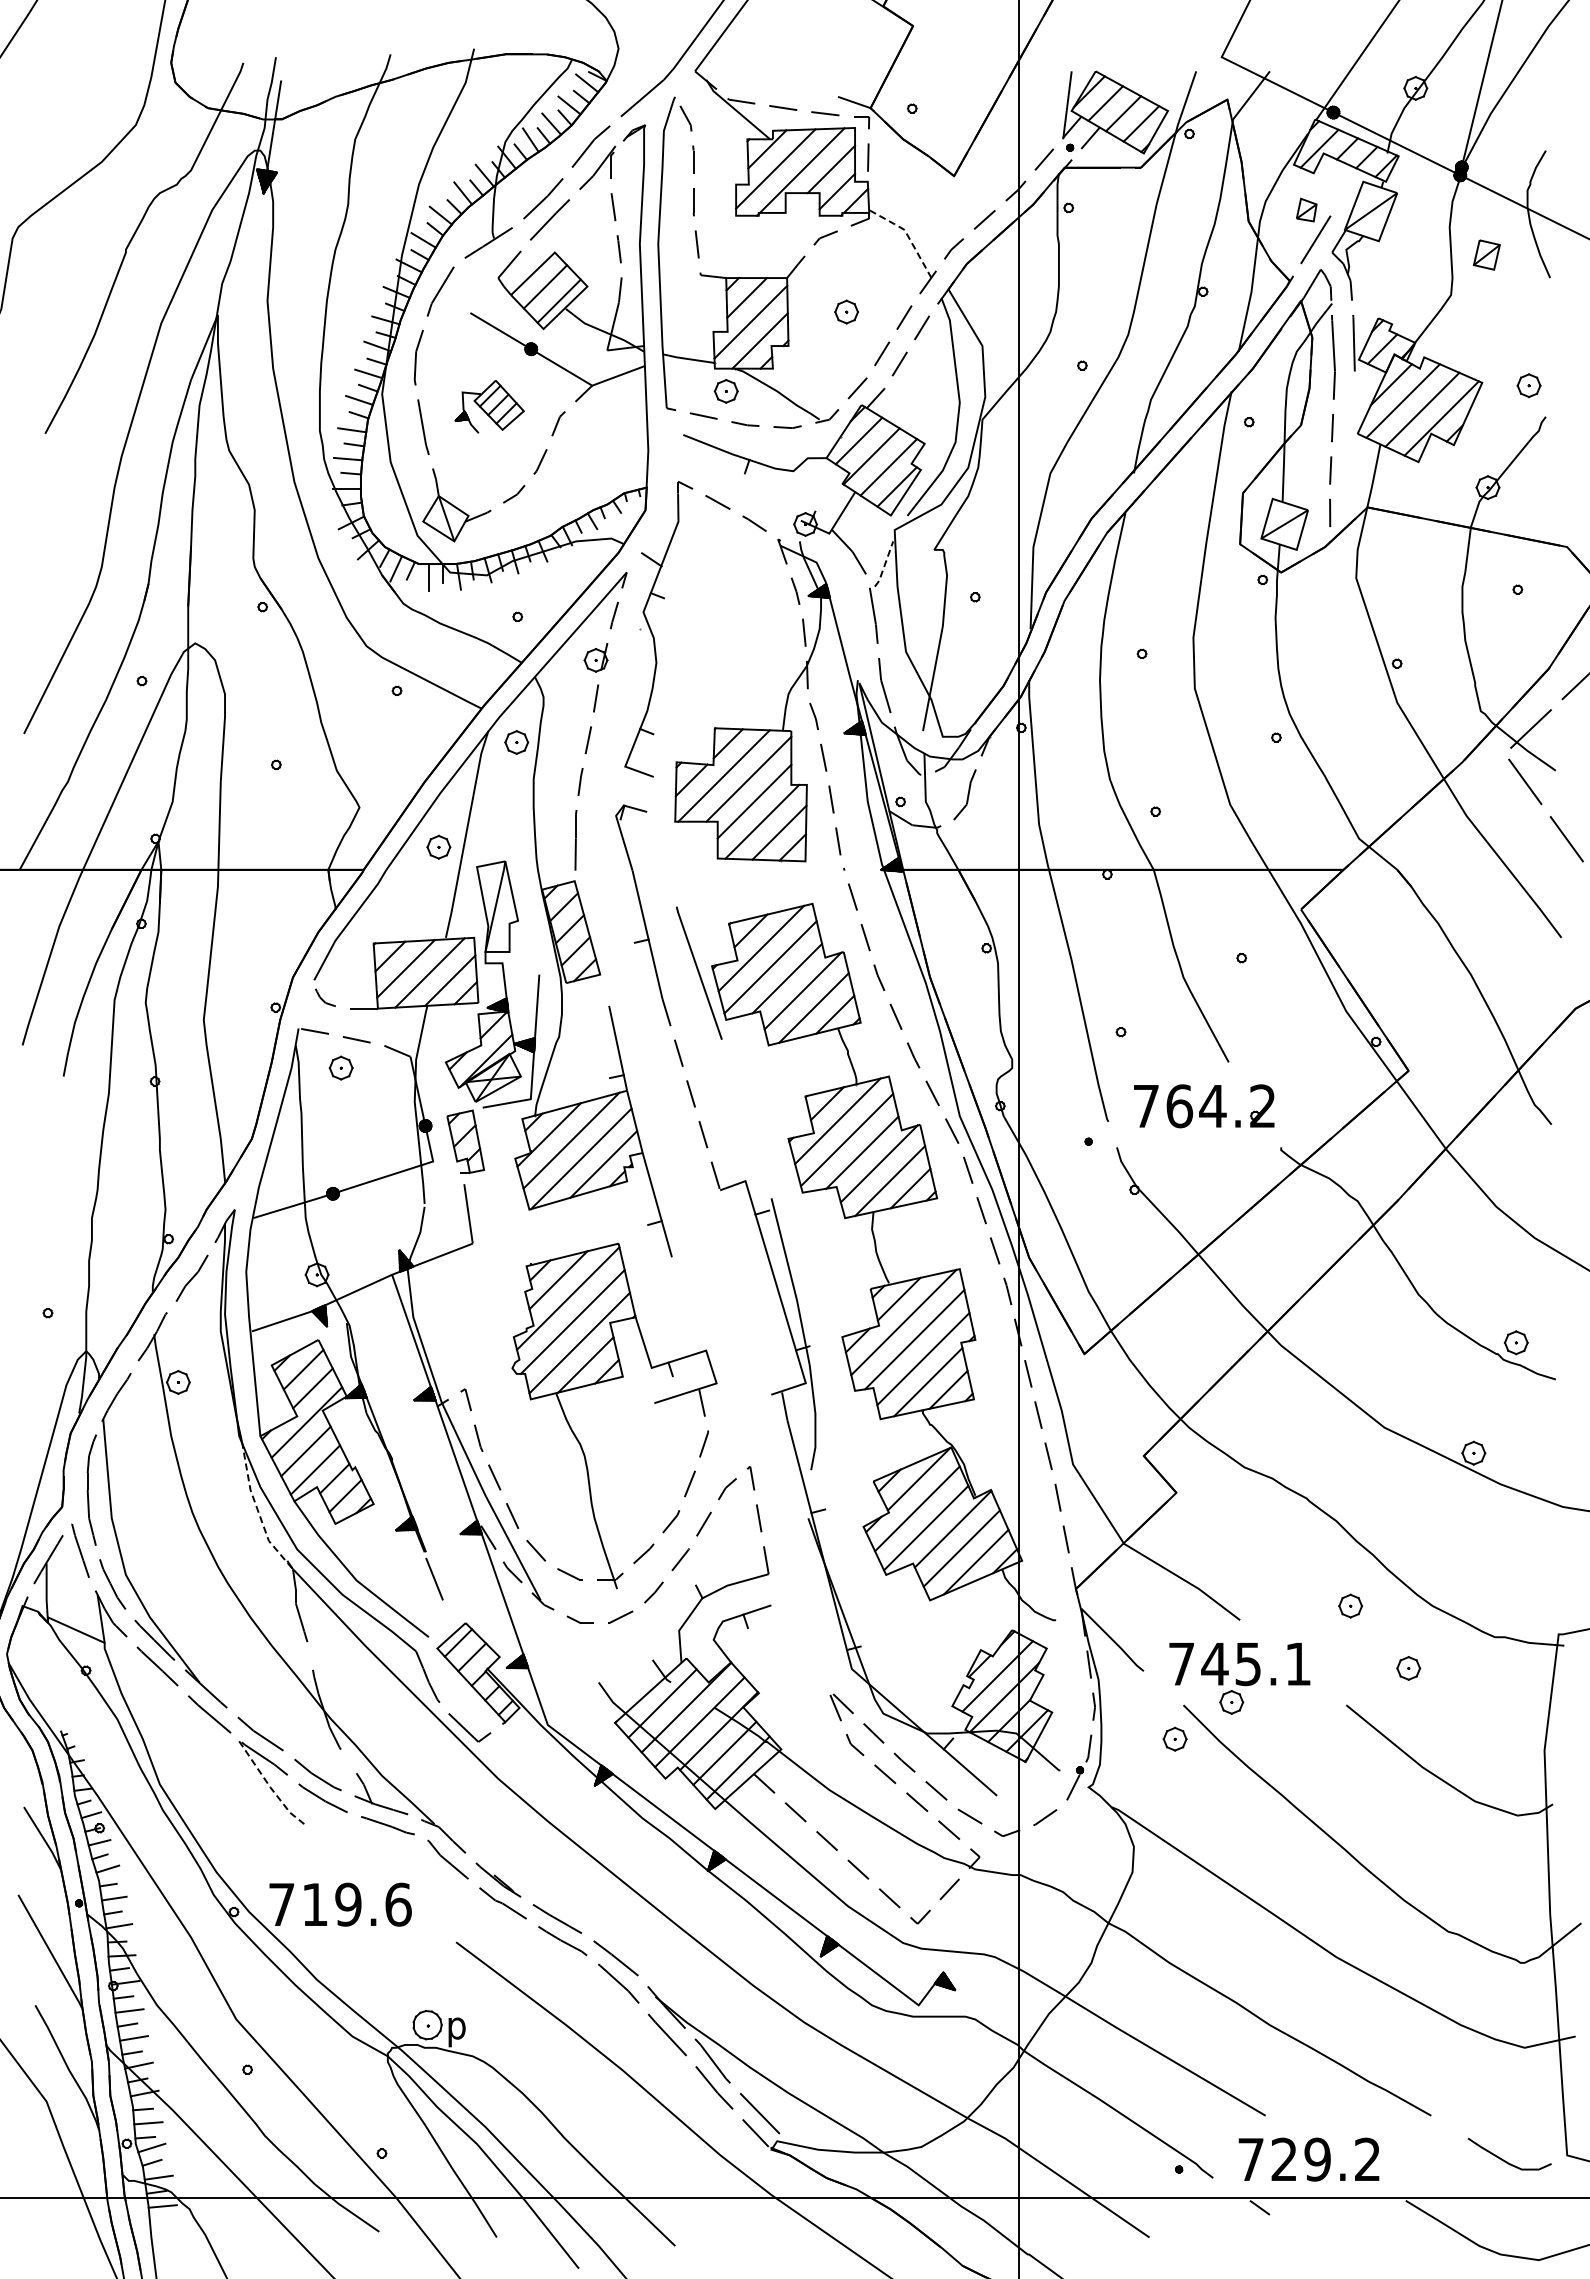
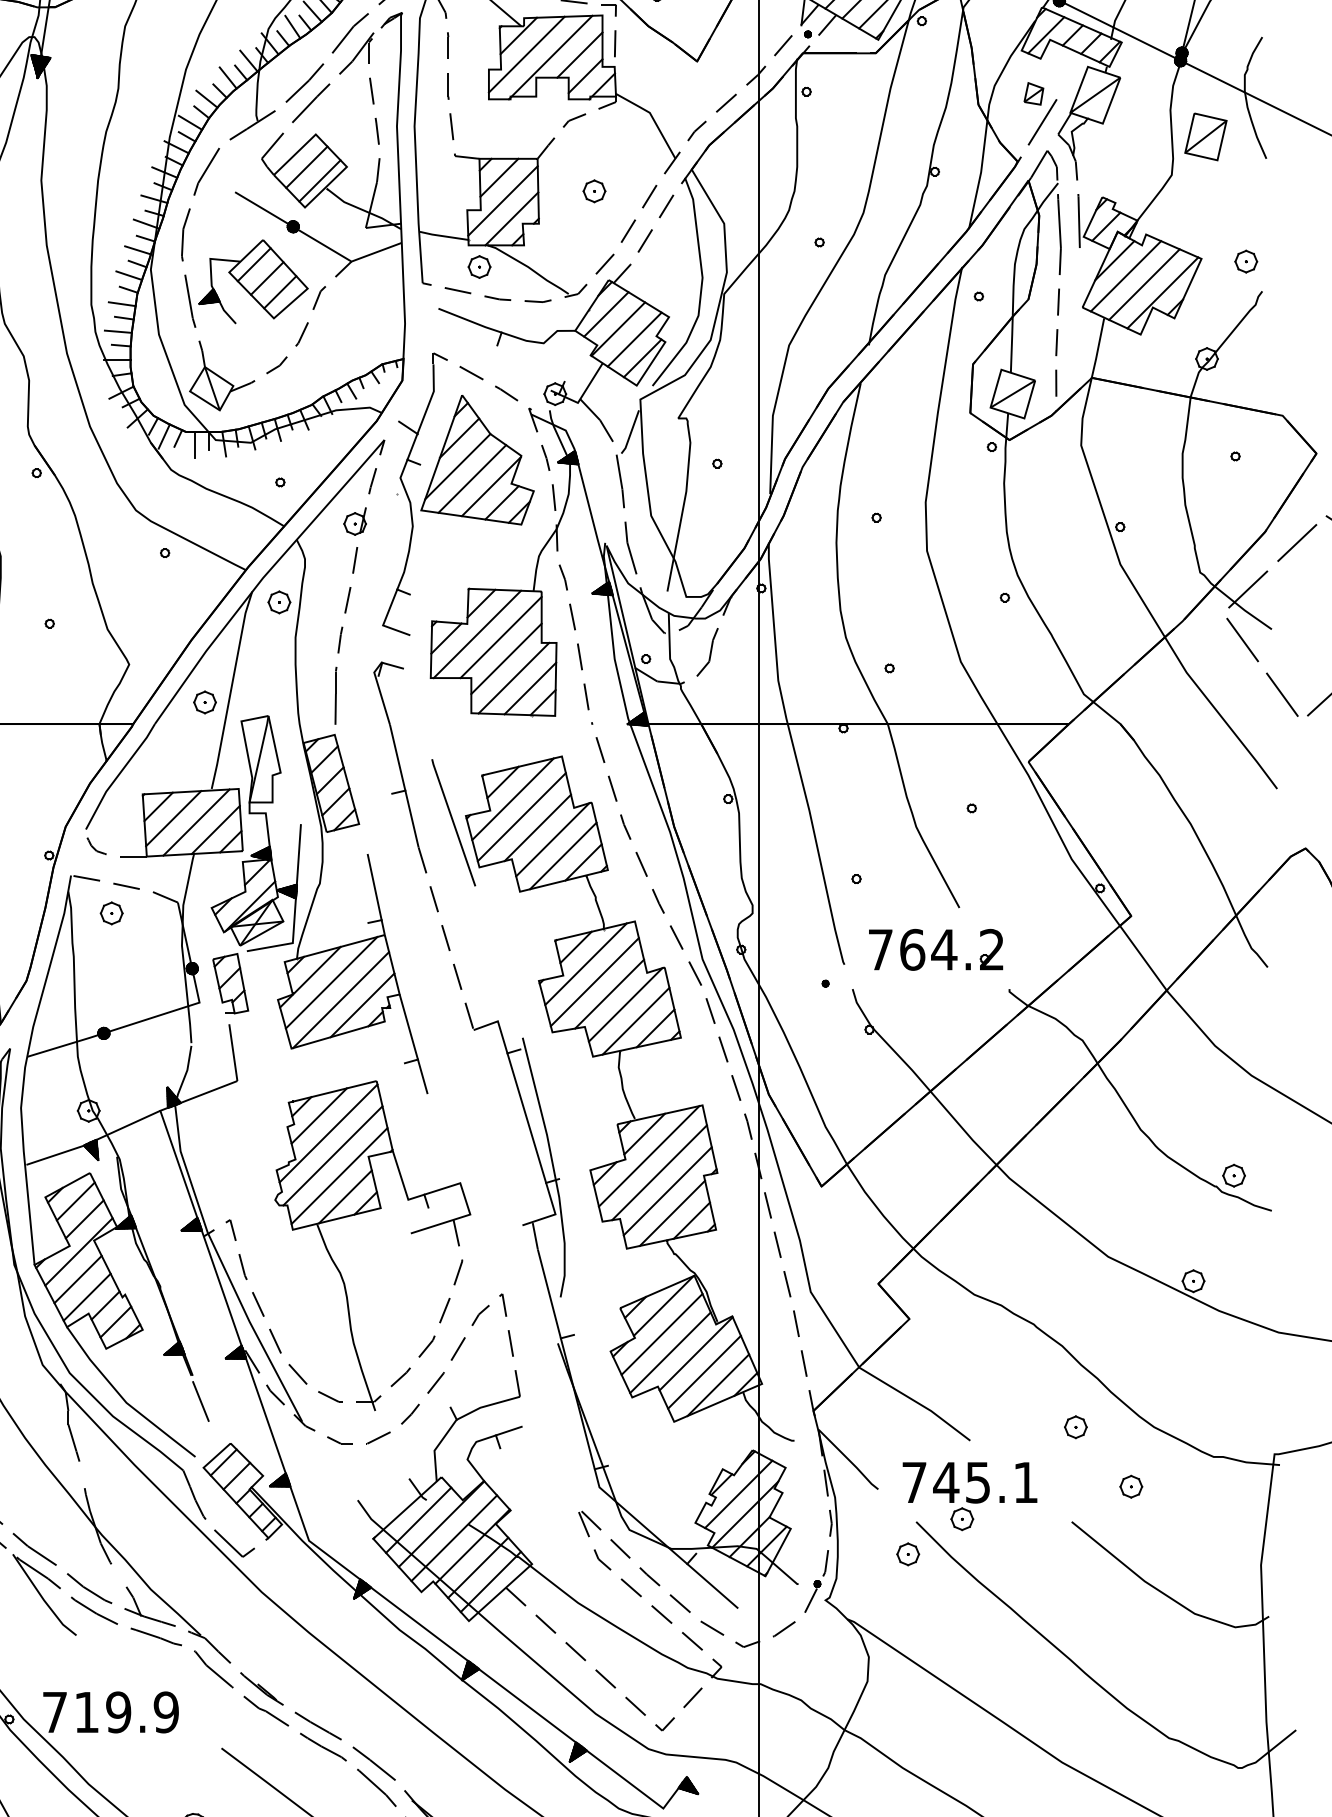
line: (907, 235) -> (652, 118), dashed -> solid
part: (1486, 254) -> (1205, 136), size x1.67
part: (489, 406) -> (253, 281), size x1.67
line: (884, 565) -> (630, 433), dashed -> solid
part: (724, 593) -> (477, 460), added
line: (257, 1510) -> (31, 1335), dashed -> solid
line: (268, 1784) -> (42, 1597), dashed -> solid
text: (398, 1904) -> (166, 1712), 719.6 -> 719.9

